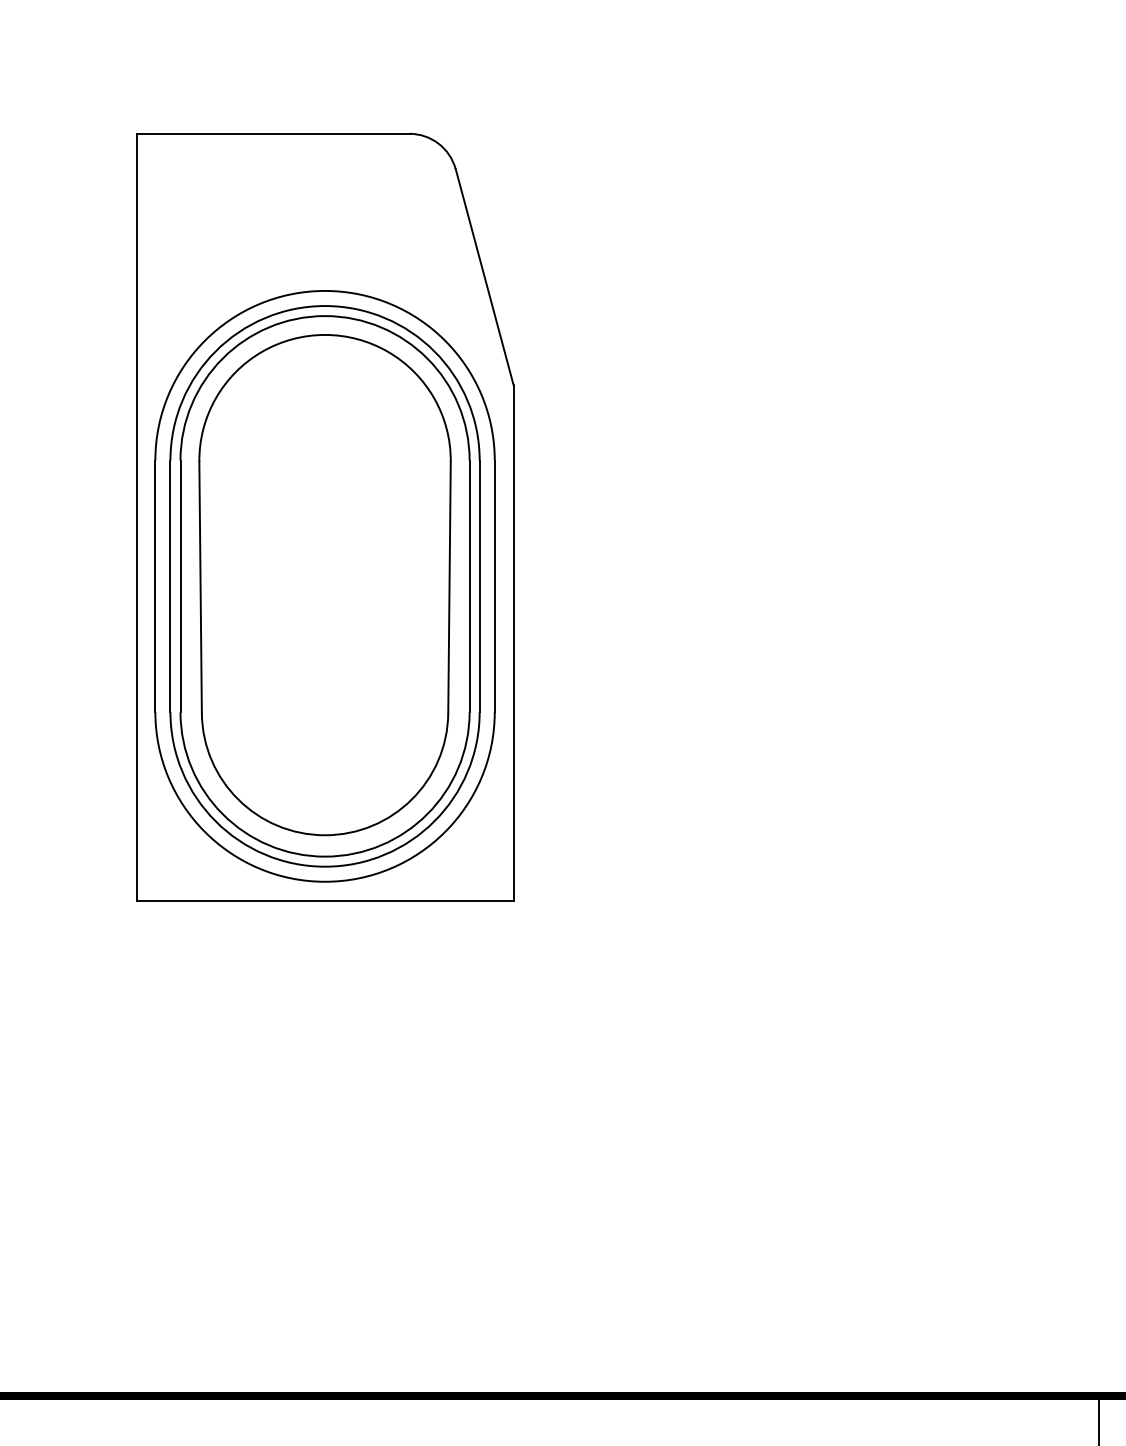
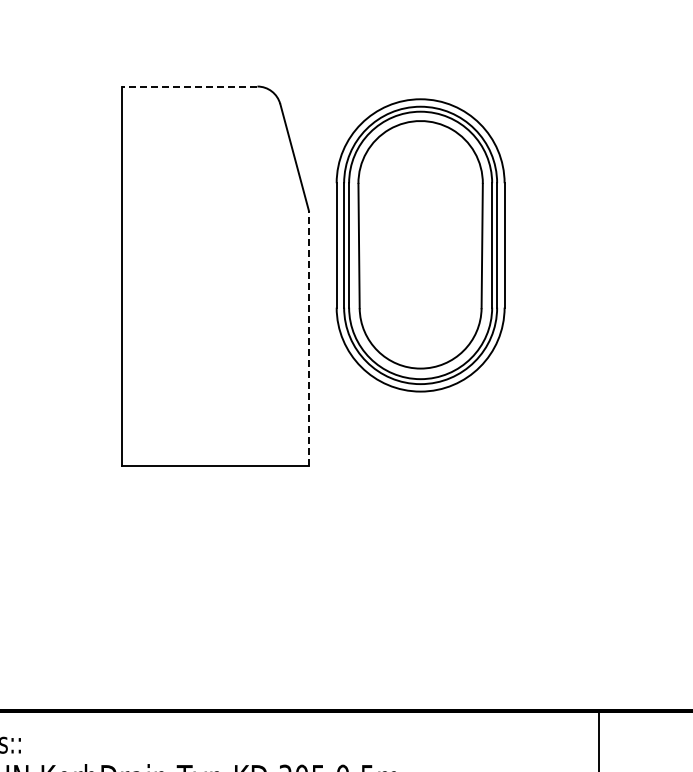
line: (272, 133) -> (189, 86), solid -> dashed
part: (324, 586) -> (420, 245), moved
line: (512, 643) -> (308, 338), solid -> dashed

